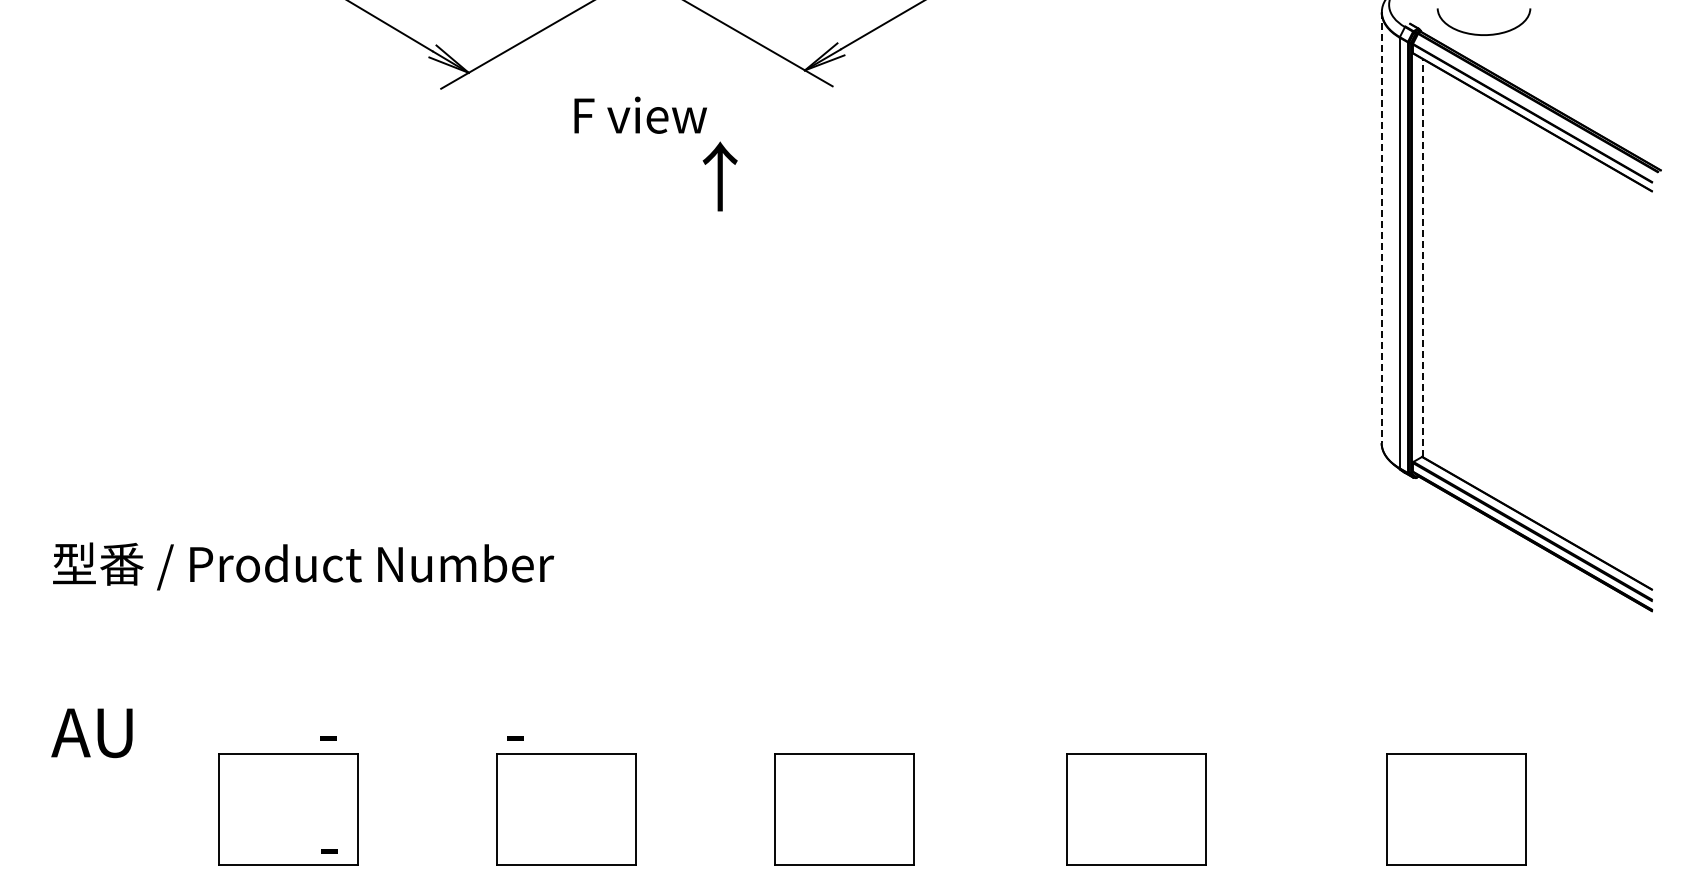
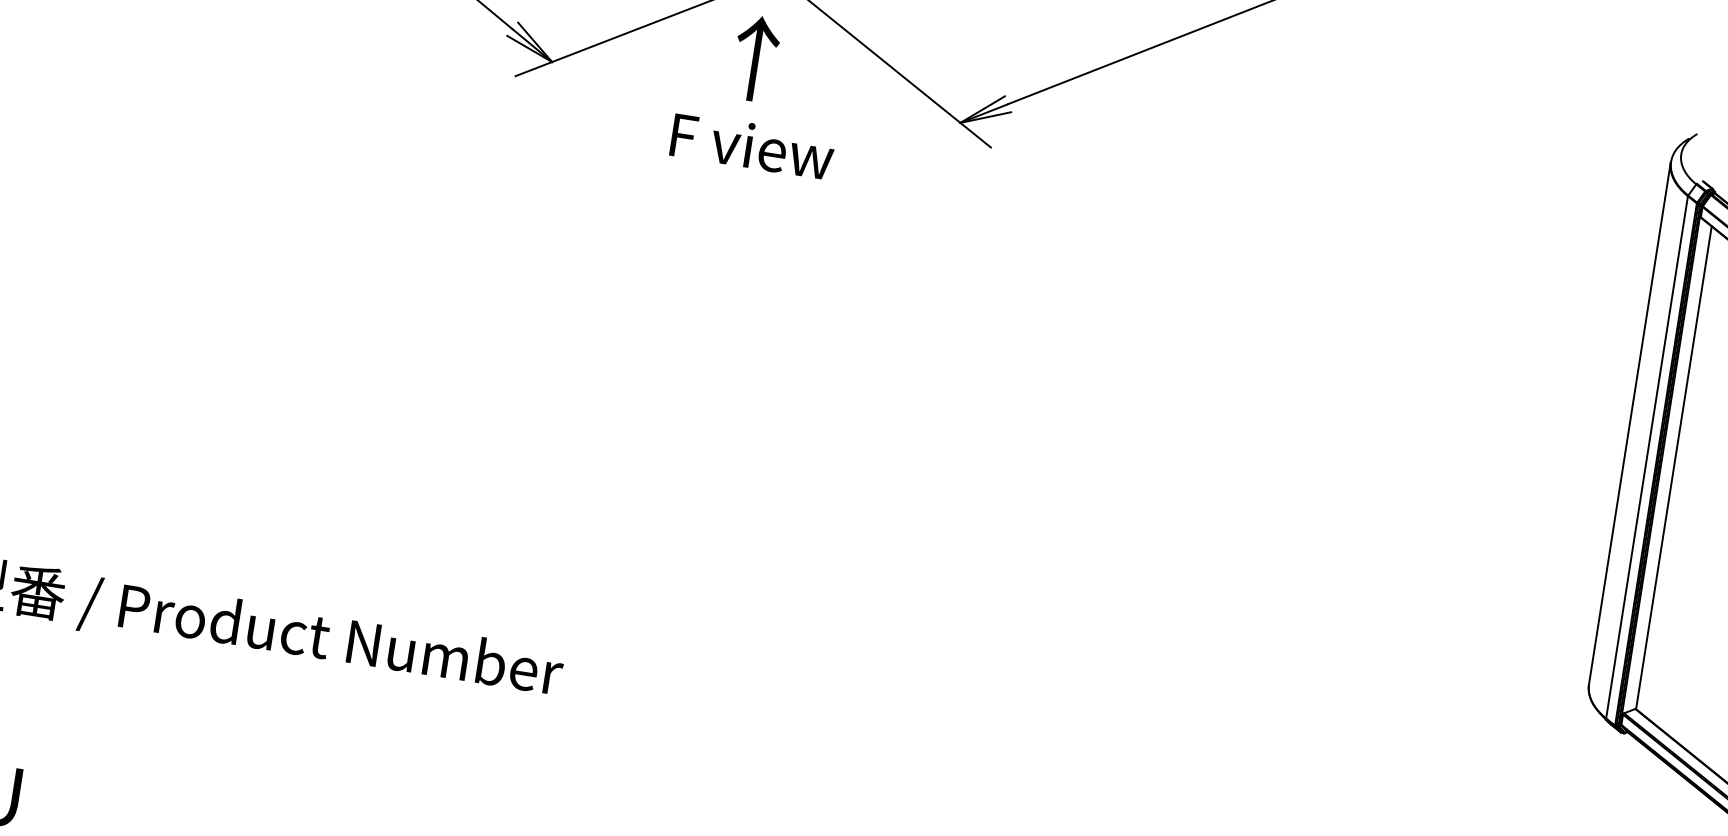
text: (719, 176) -> (754, 58), moved
line: (1381, 228) -> (1629, 424), dashed -> solid
line: (1422, 257) -> (1673, 467), dashed -> solid

